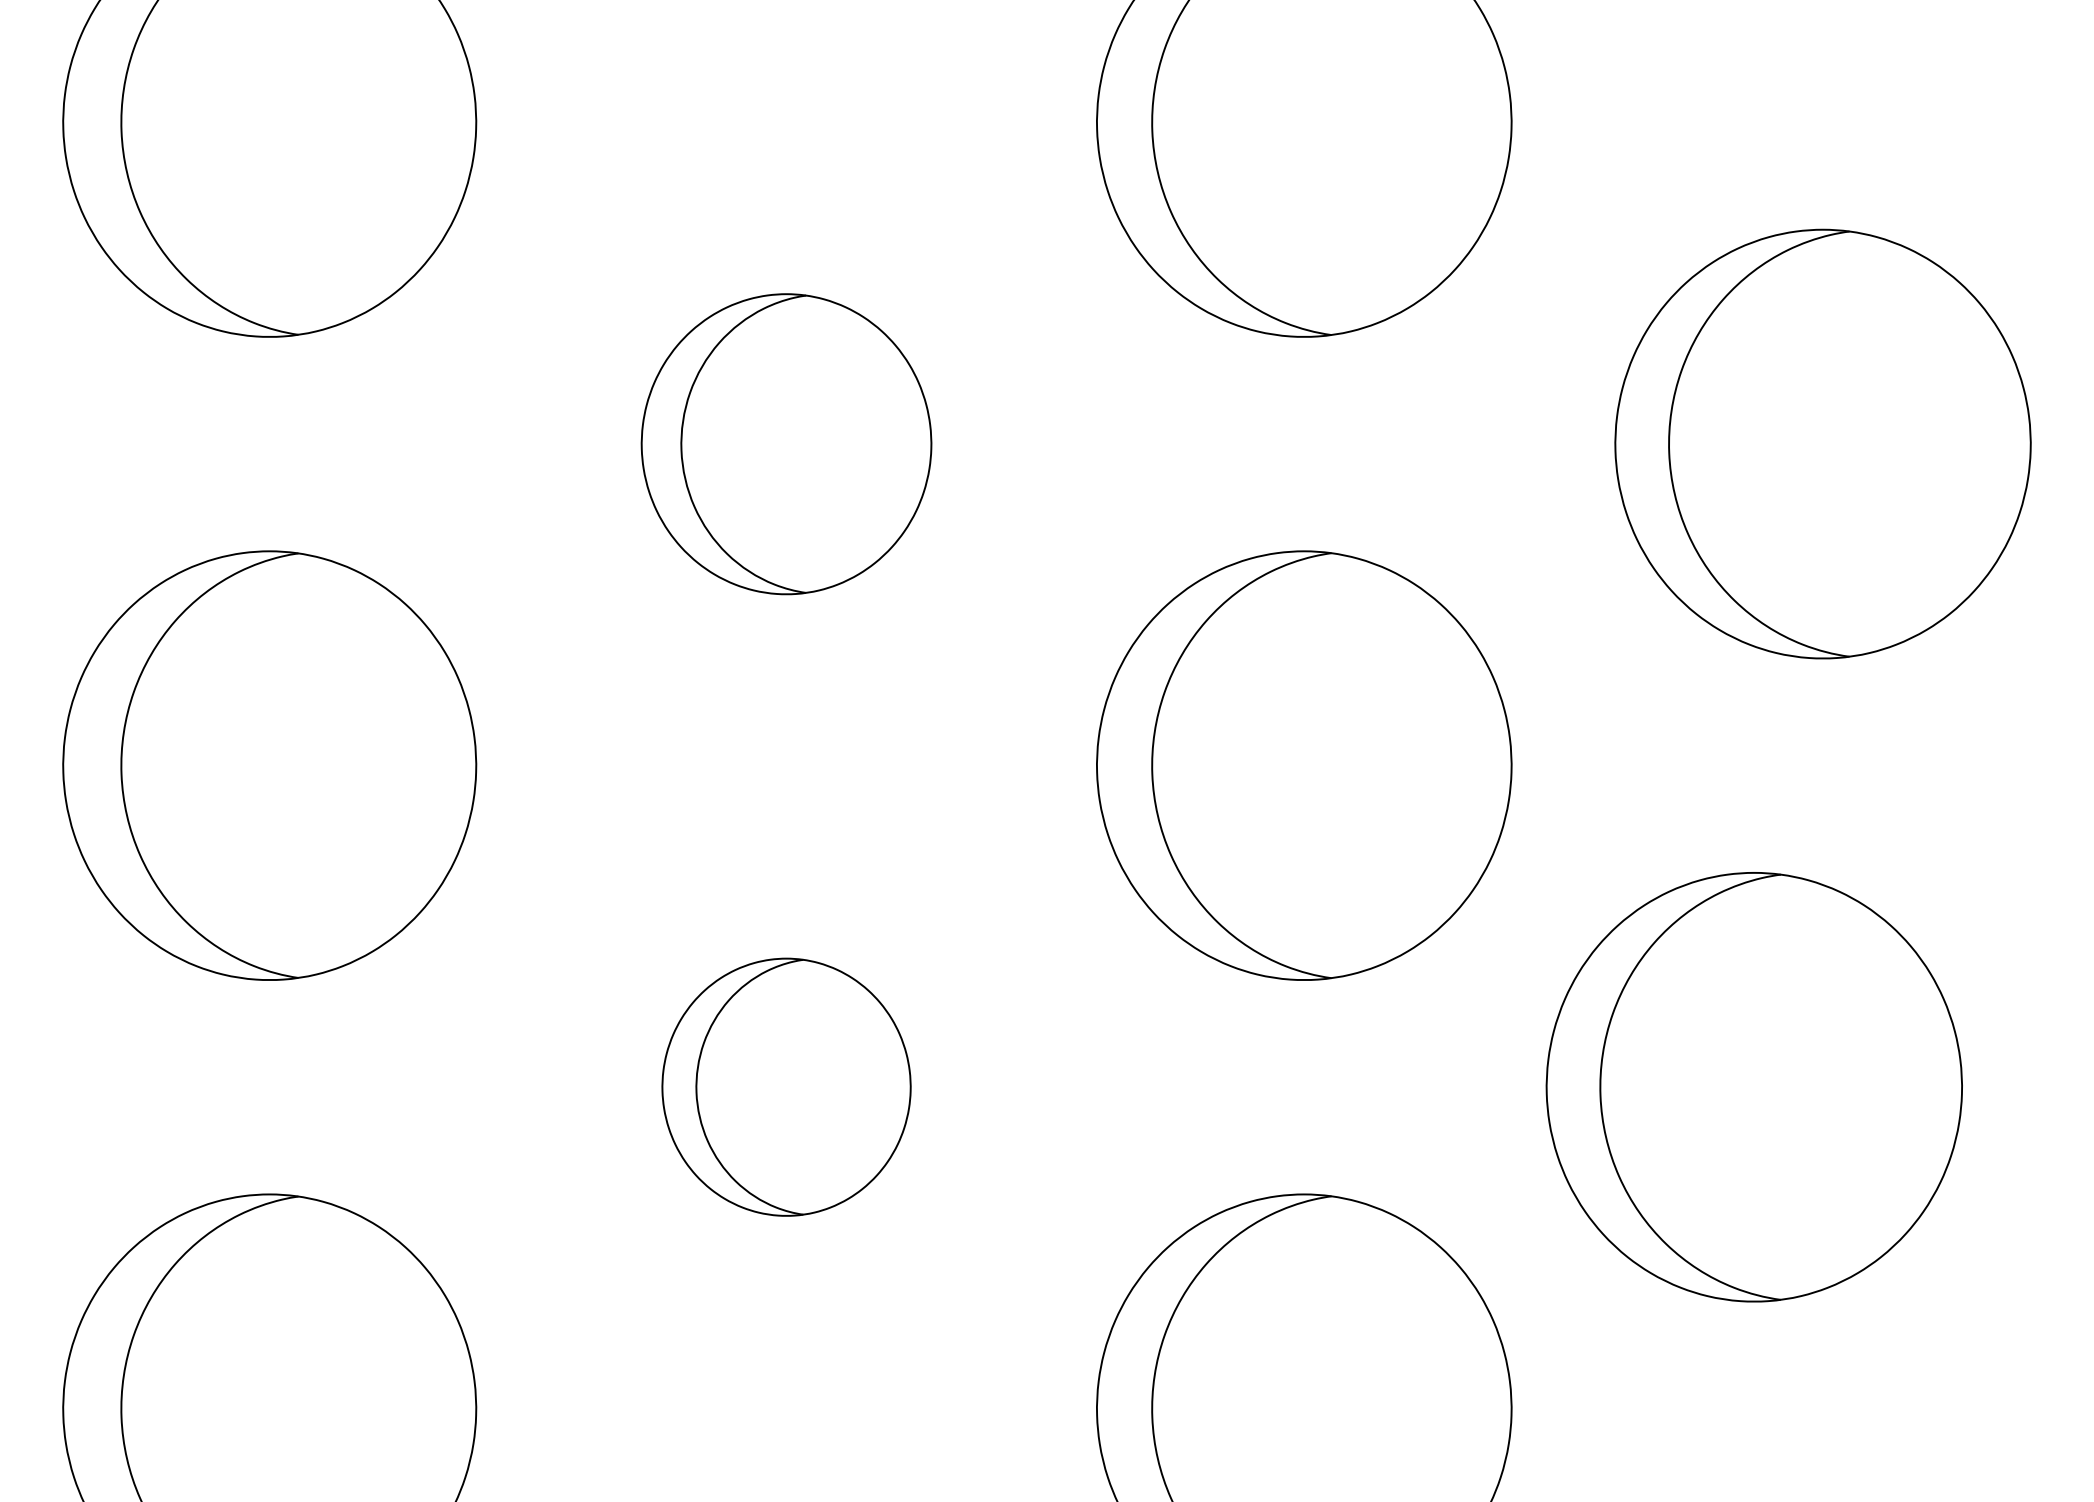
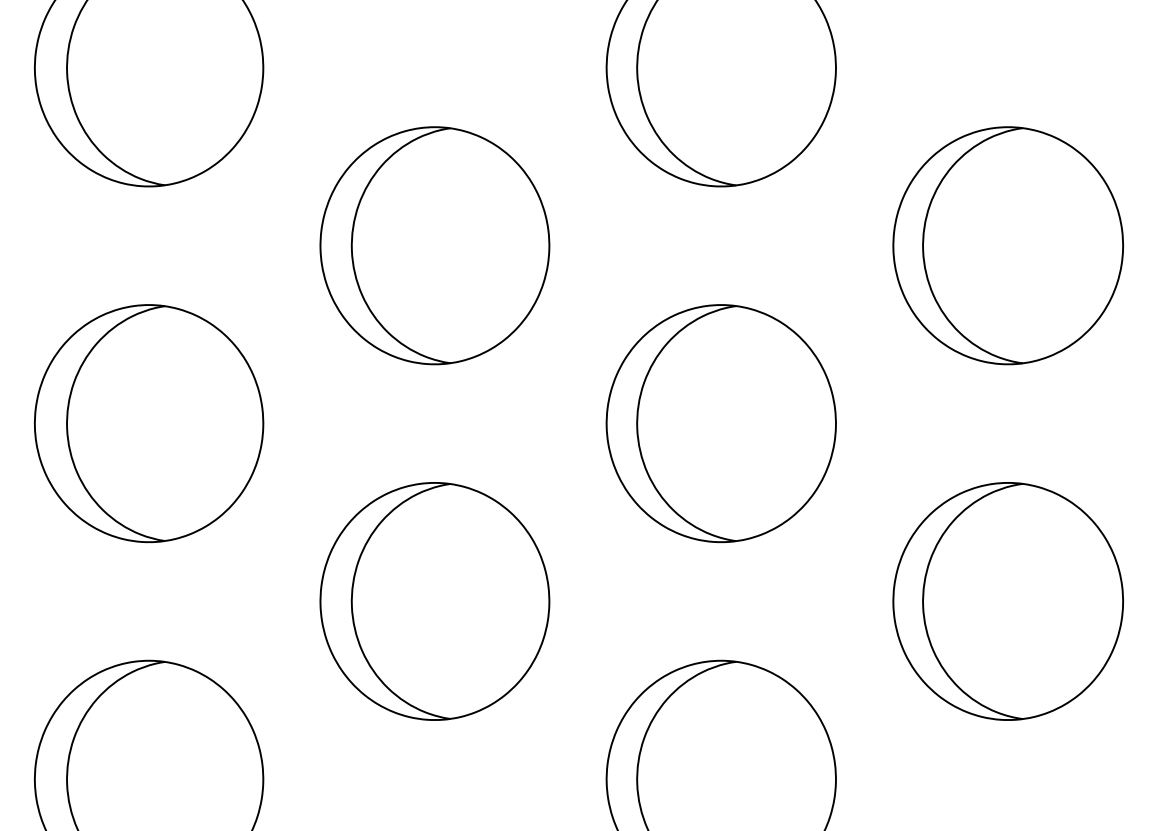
part: (785, 443) -> (434, 245), size x1.43
part: (785, 1087) -> (434, 601), size x1.67
part: (1753, 1087) -> (1007, 601), moved

